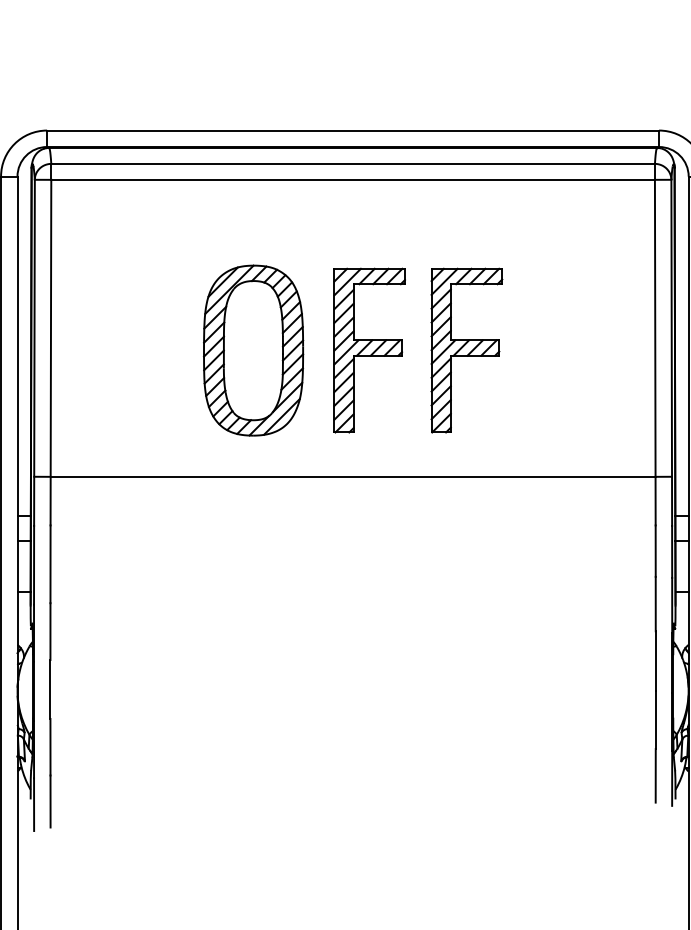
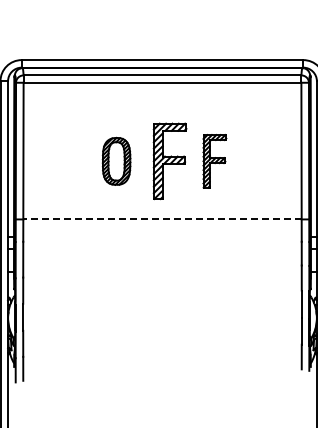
part: (253, 350) -> (116, 161), size x0.6
part: (466, 350) -> (214, 161), size x0.7
line: (353, 476) -> (162, 219), solid -> dashed

